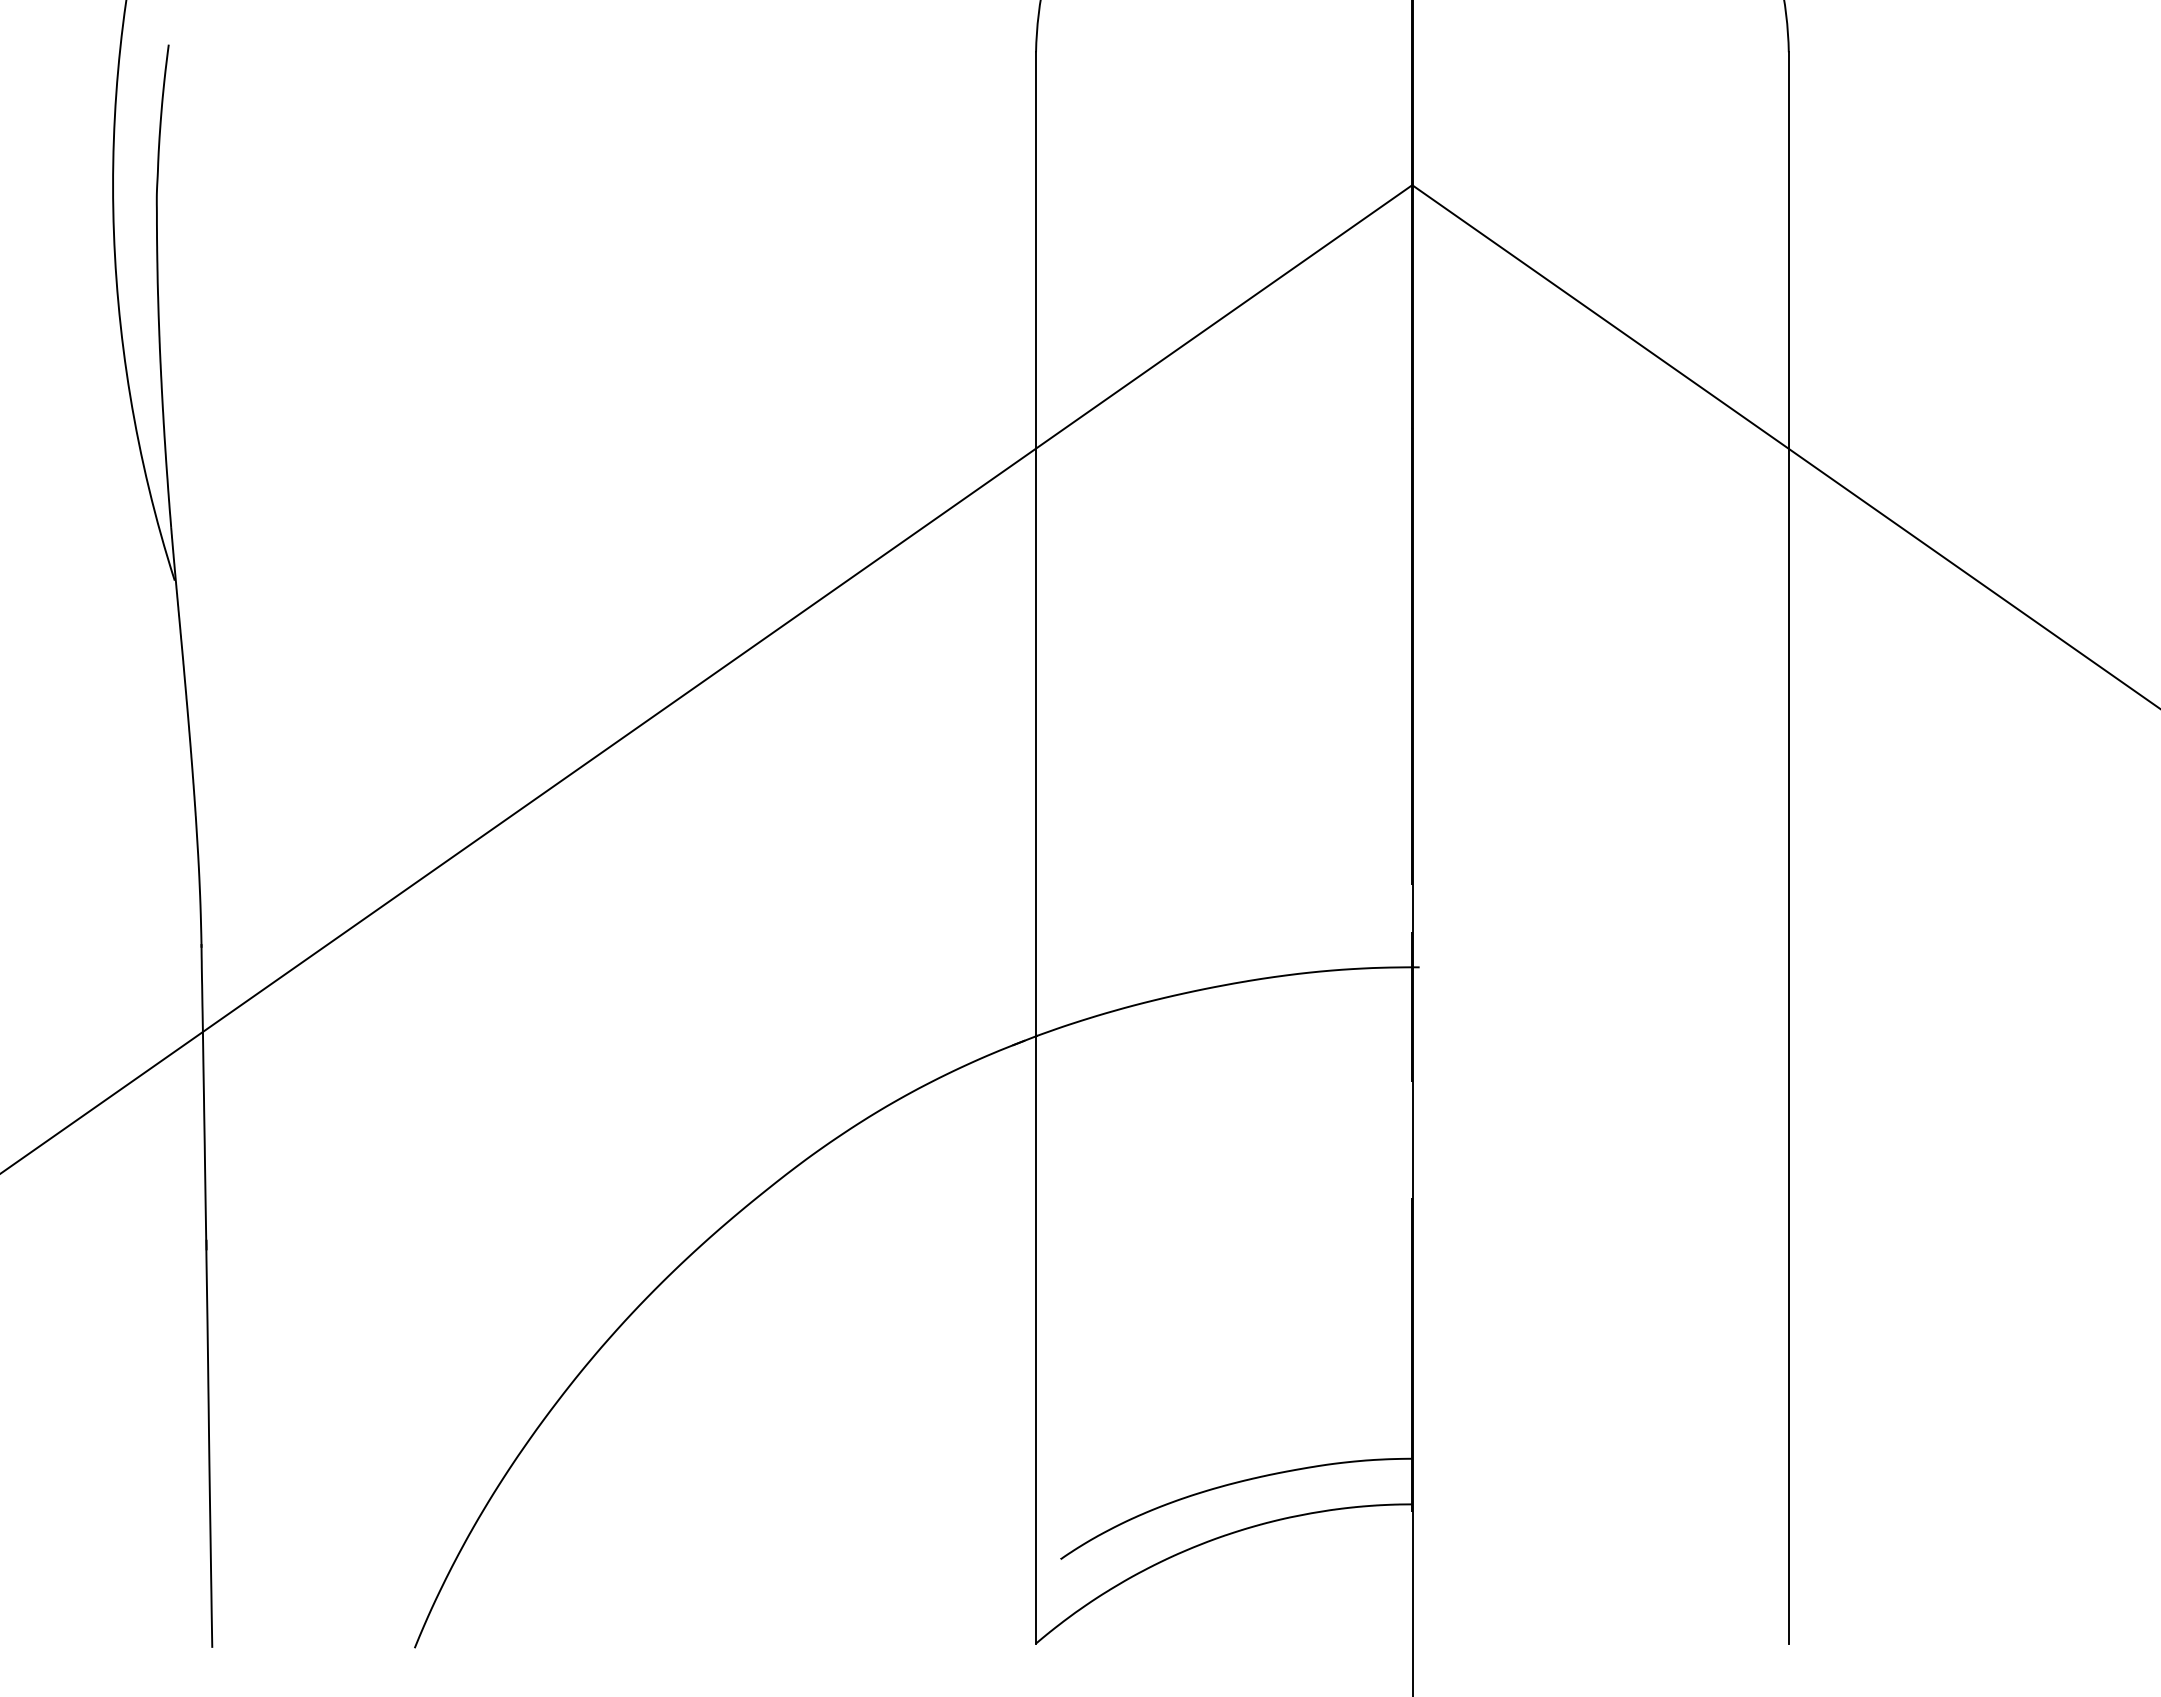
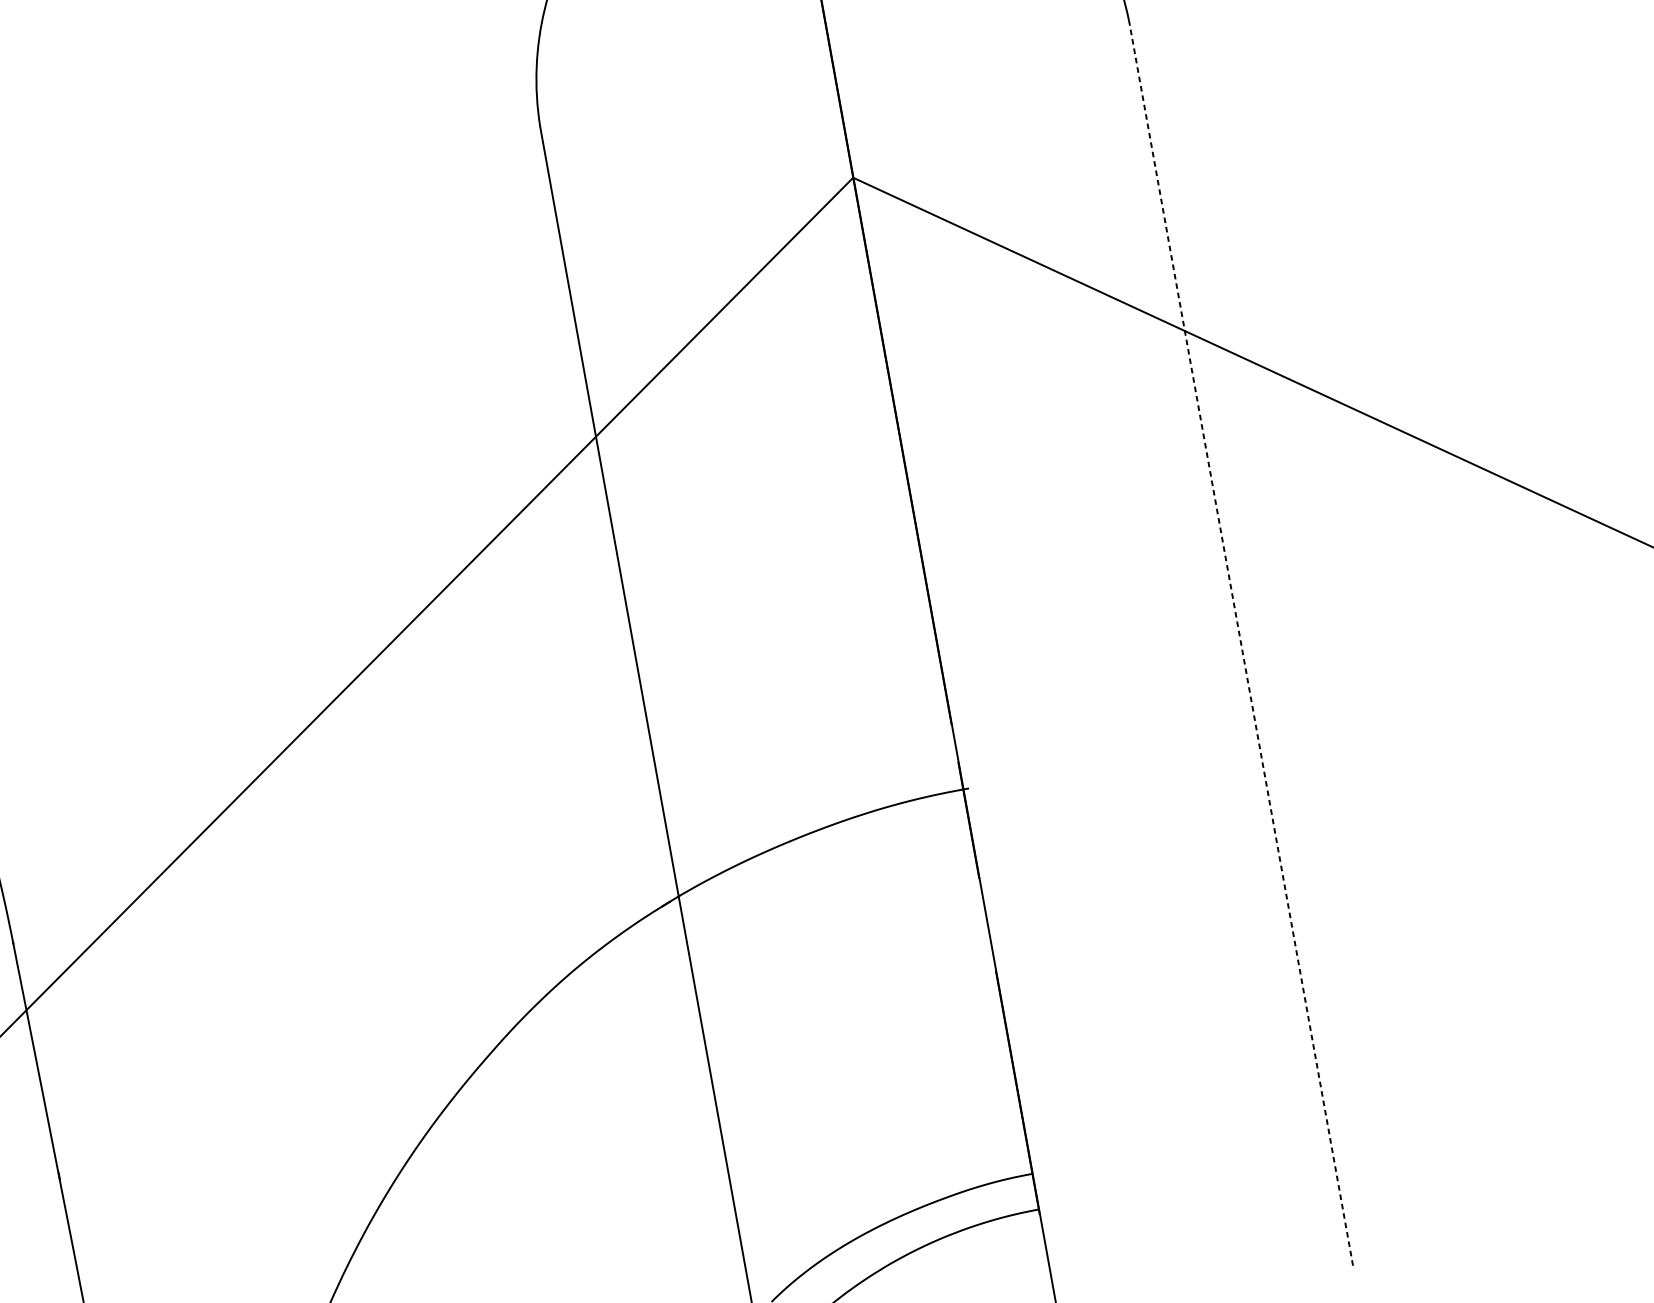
line: (1788, 848) -> (1240, 643), solid -> dashed

